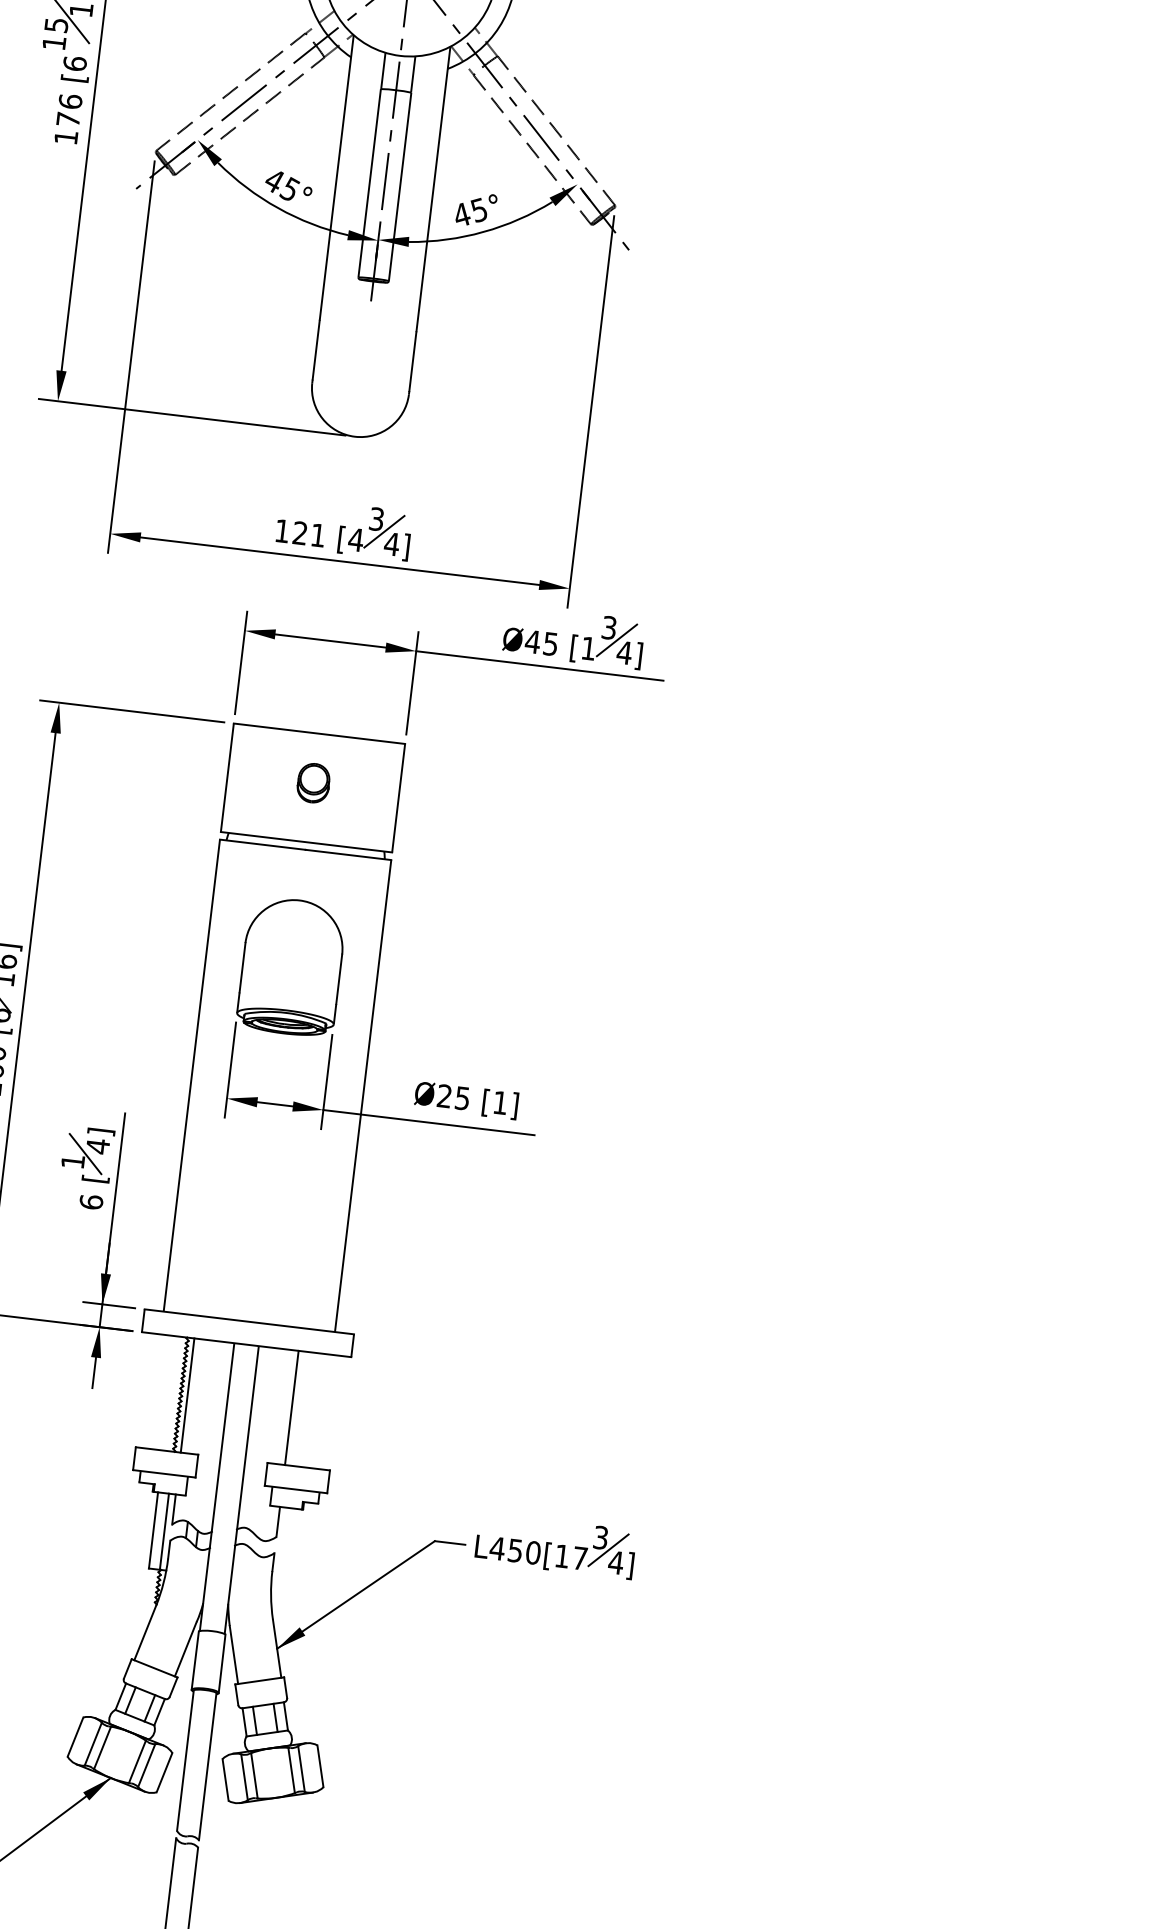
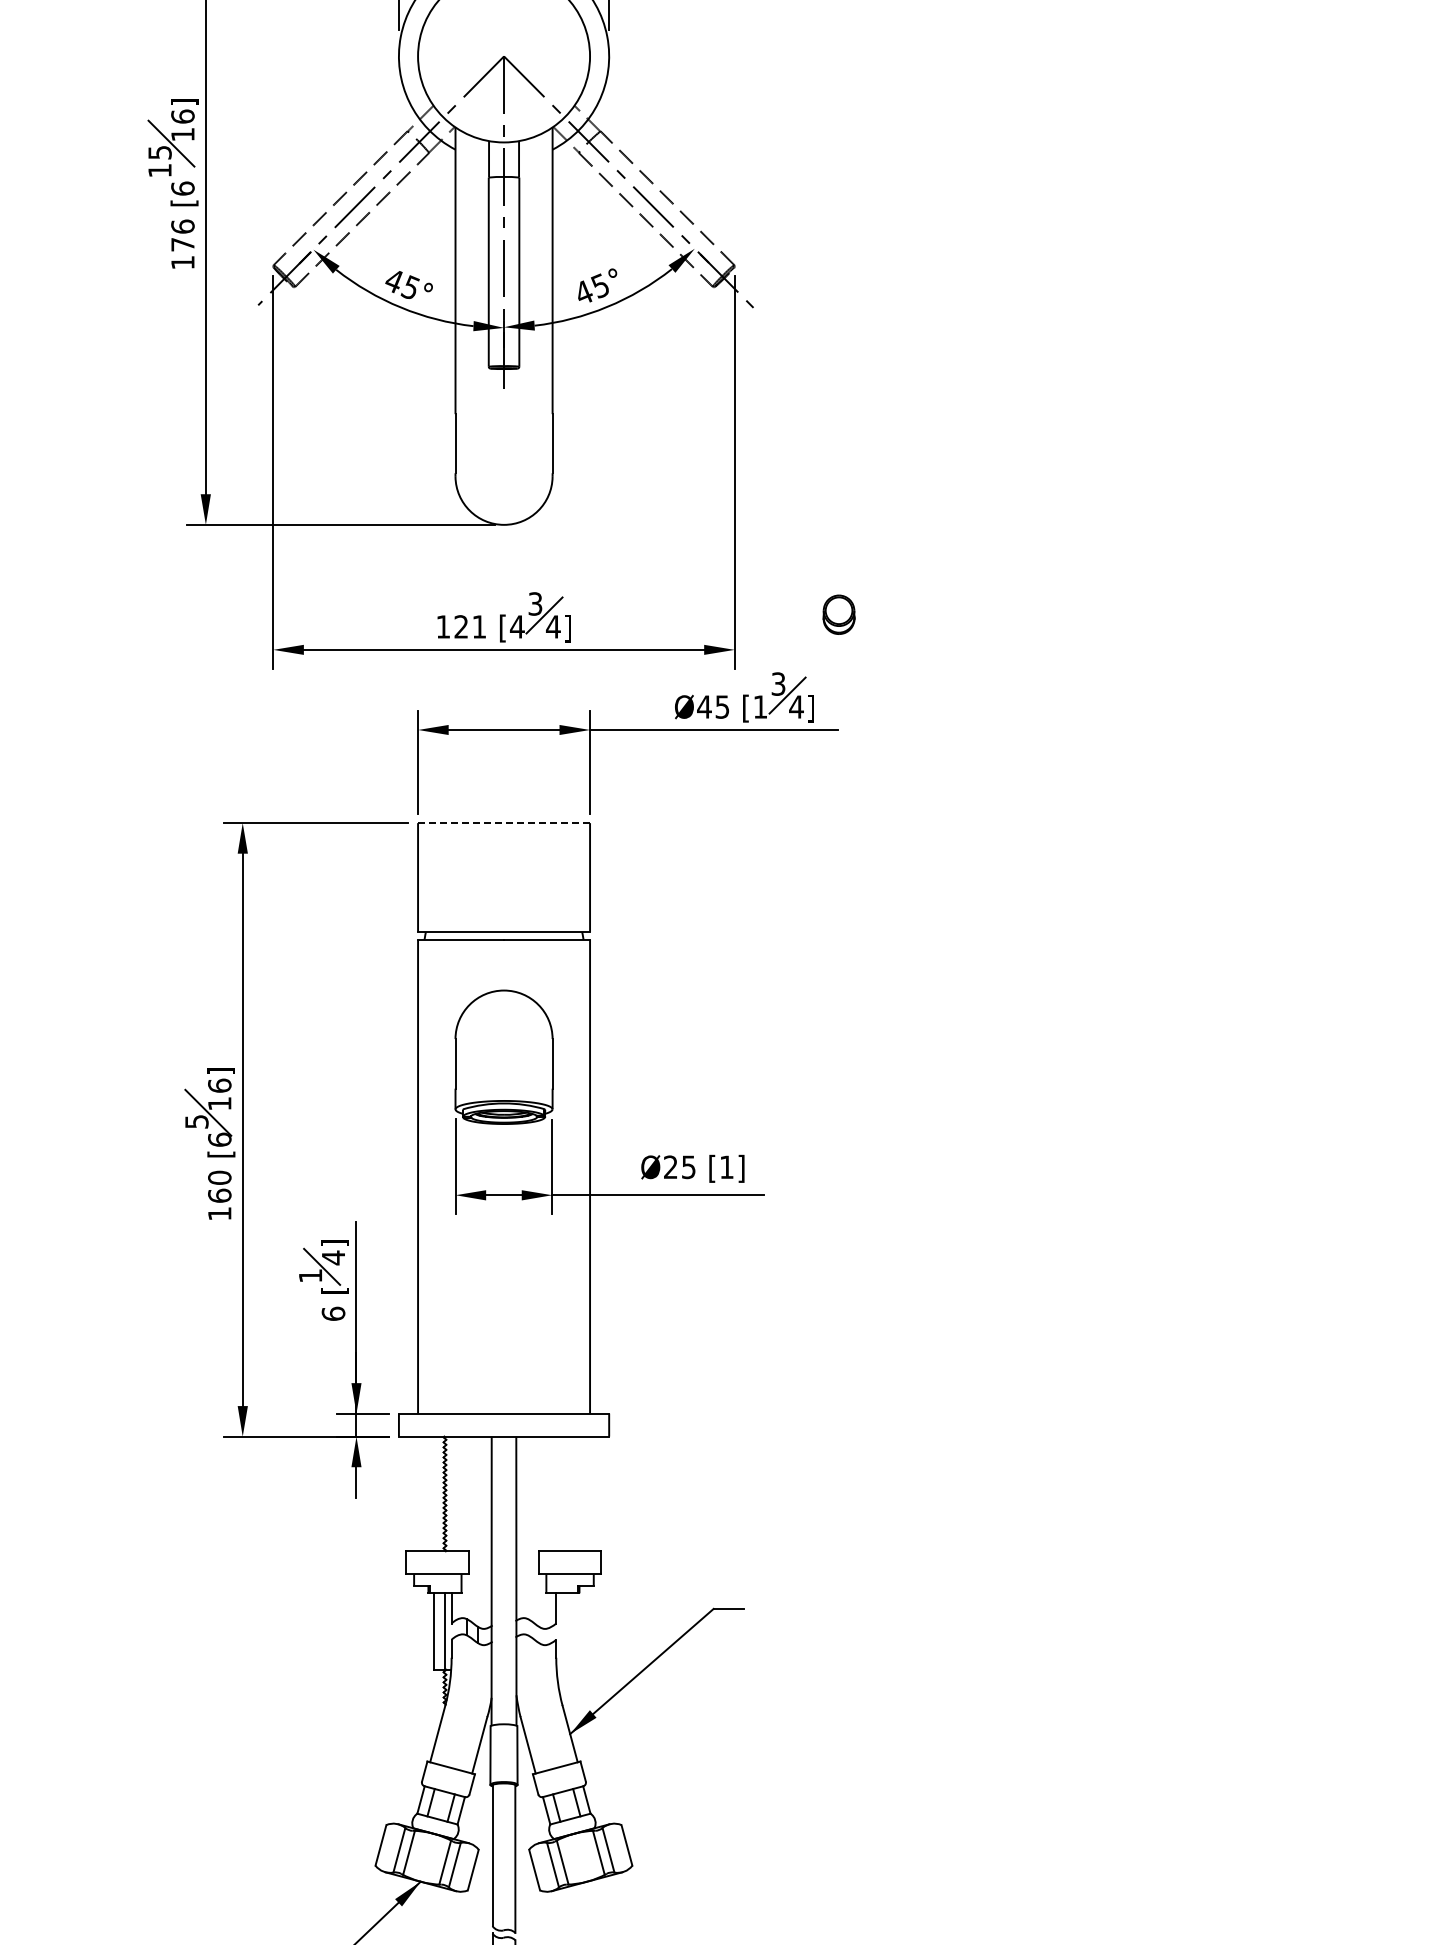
line: (319, 734) -> (504, 823), solid -> dashed
part: (313, 782) -> (838, 614), moved
line: (187, 1395) -> (451, 1493), removed
line: (292, 1407) -> (556, 1493), removed
part: (555, 1546) -> (833, 1599), removed

